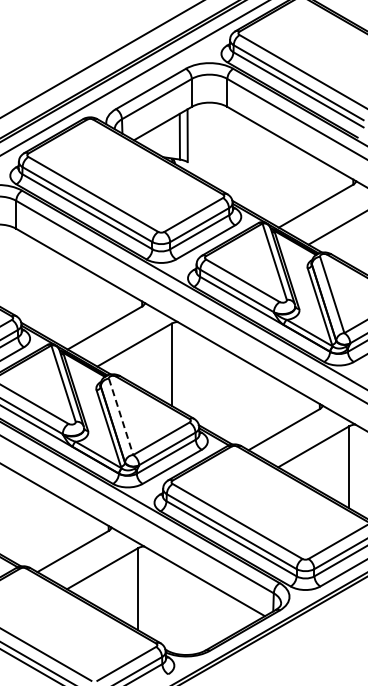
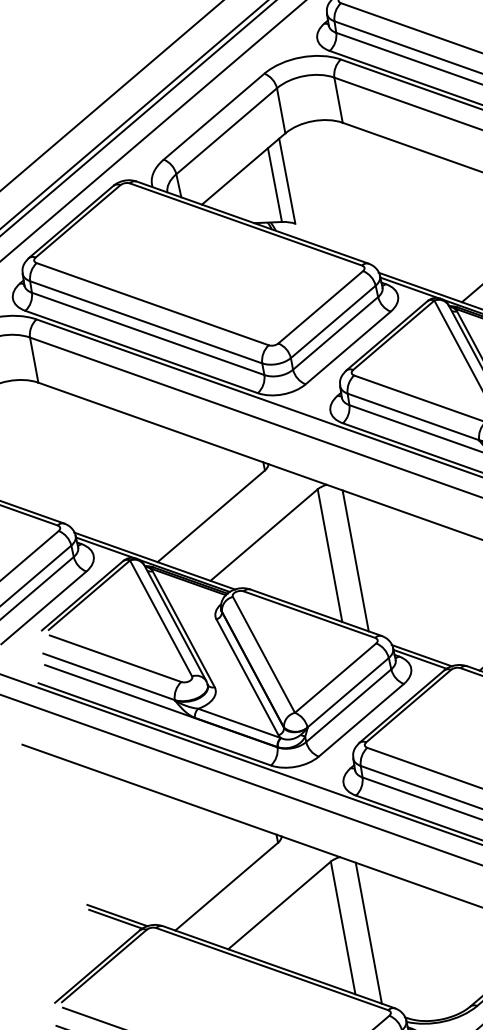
line: (186, 370) -> (355, 560), added
line: (121, 417) -> (264, 655), dashed -> solid
line: (153, 594) -> (369, 931), added

